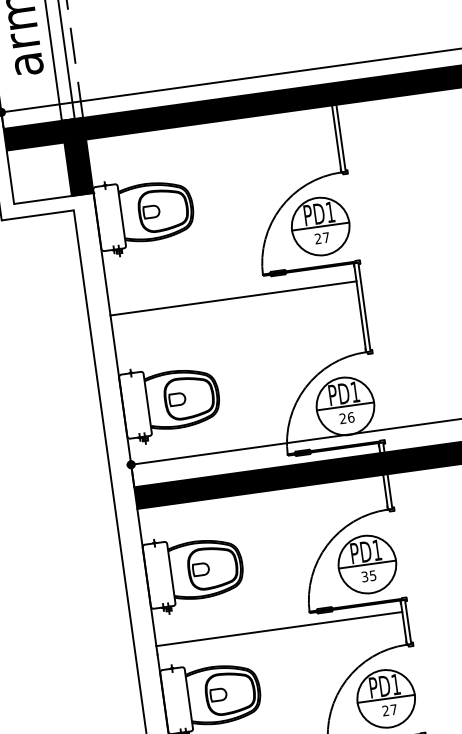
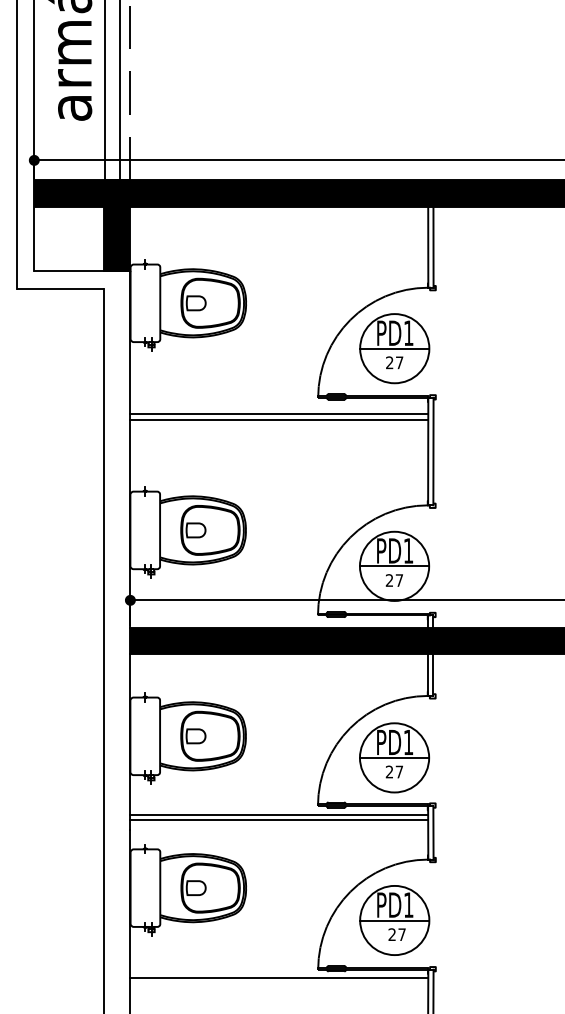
line: (233, 294) -> (279, 414), added
text: (351, 417) -> (399, 580), 26 -> 27
text: (368, 575) -> (394, 771), 35 -> 27
line: (278, 624) -> (279, 814), added

